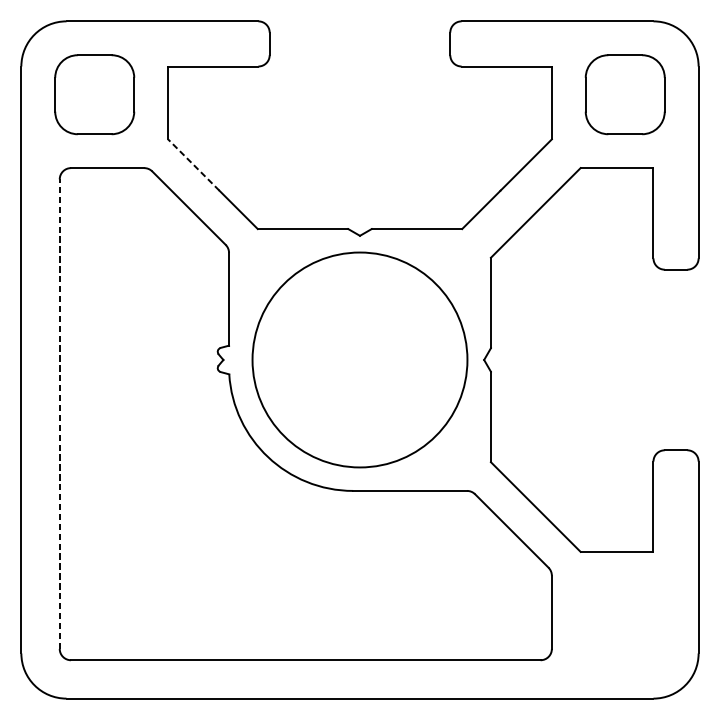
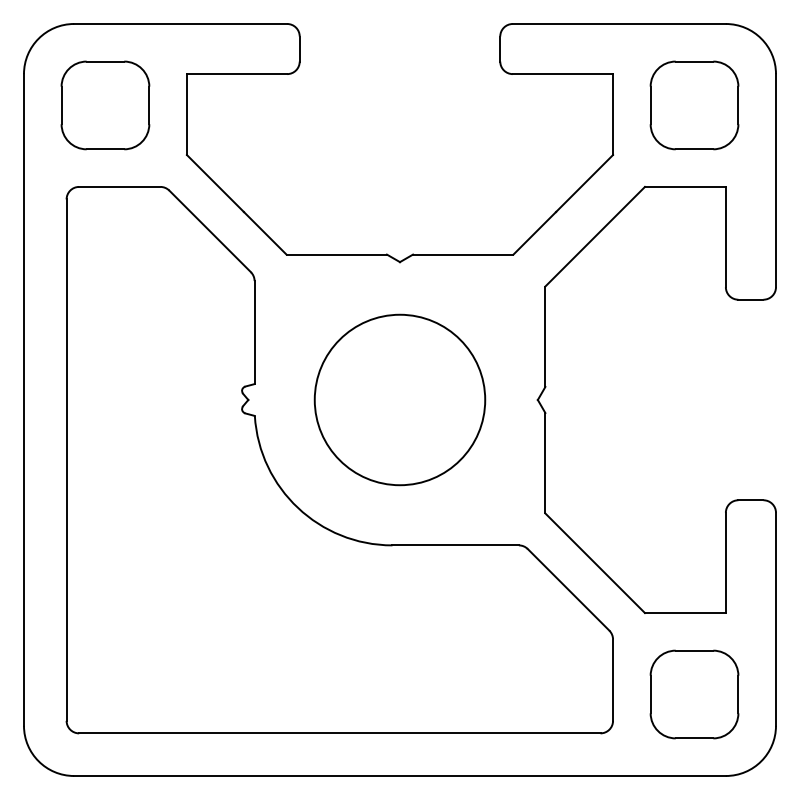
line: (193, 165) -> (215, 183), dashed -> solid
circle: (359, 359) -> (399, 399), size x0.71
line: (59, 414) -> (66, 460), dashed -> solid
part: (625, 625) -> (694, 694), added

